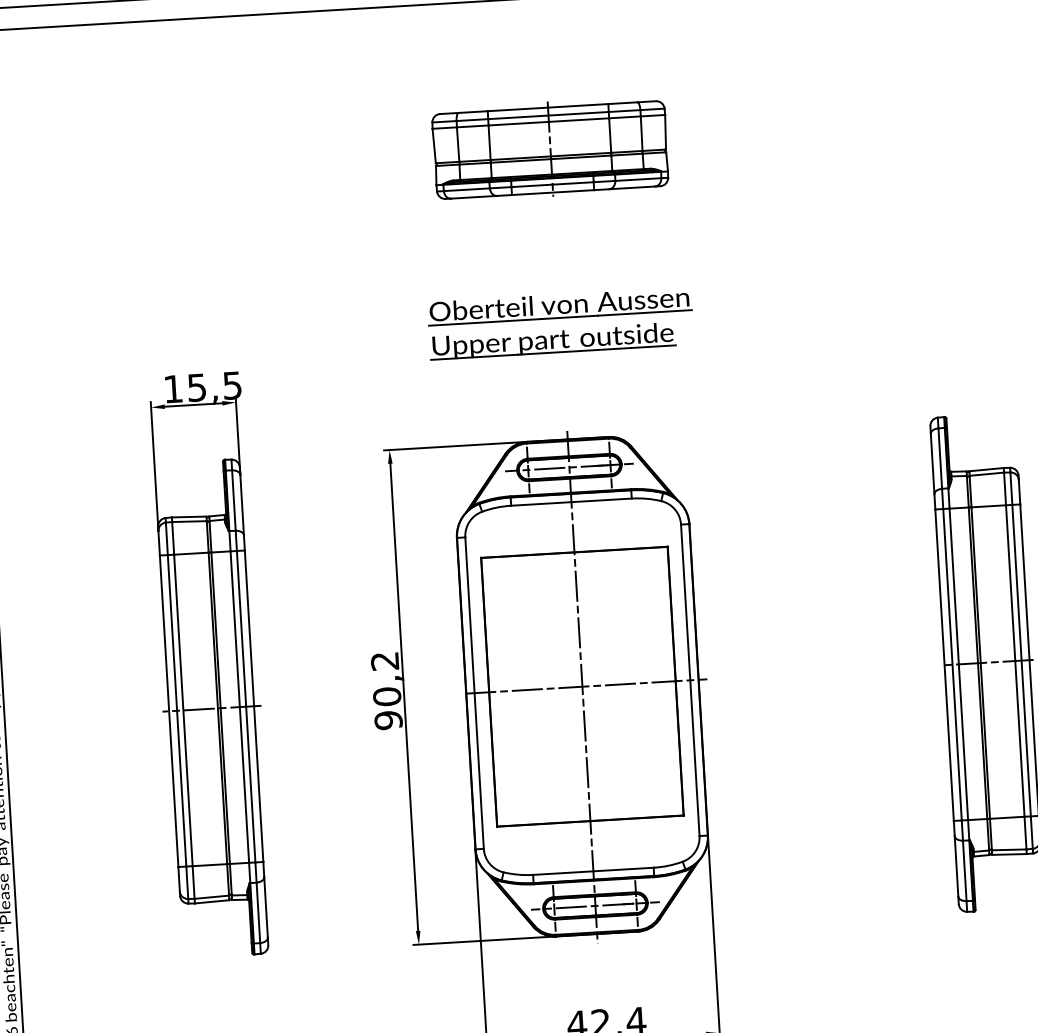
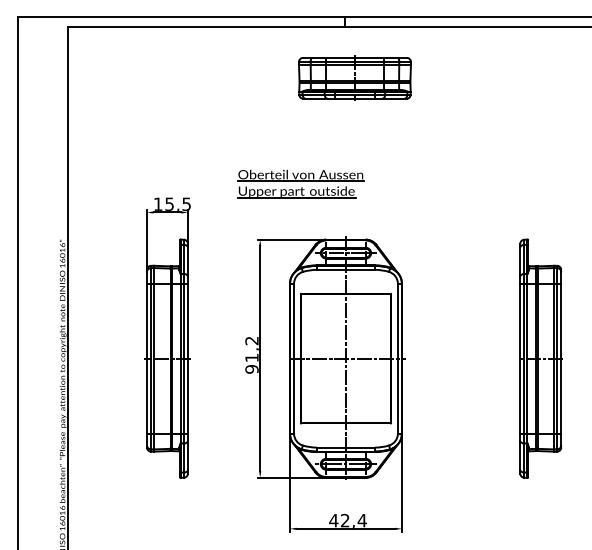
part: (549, 148) -> (354, 77), moved
part: (559, 322) -> (300, 183), moved
text: (386, 695) -> (251, 357), 90,2 -> 91,2

